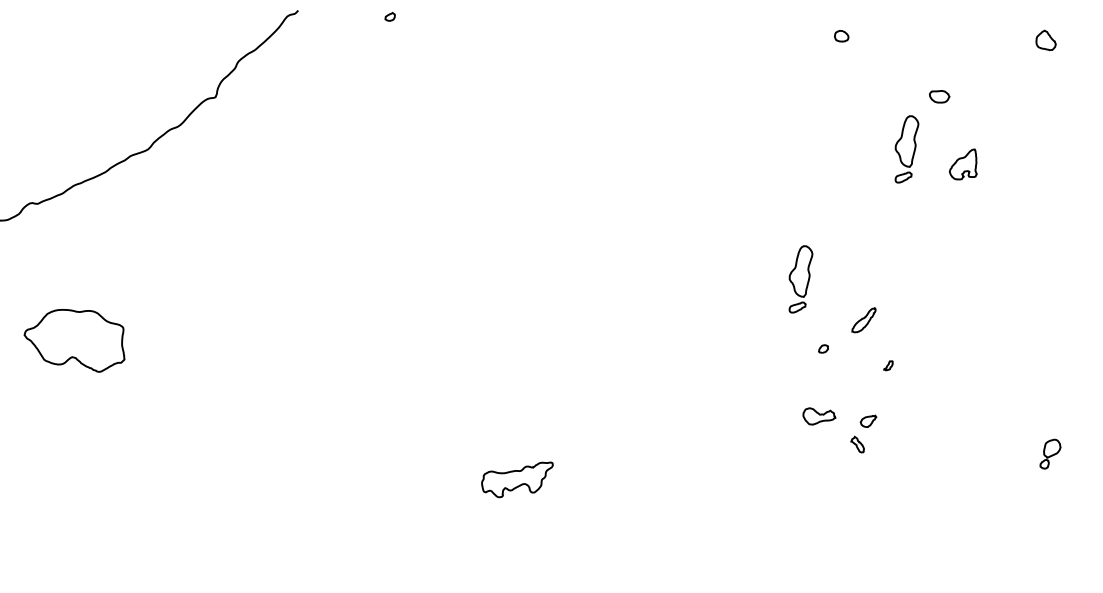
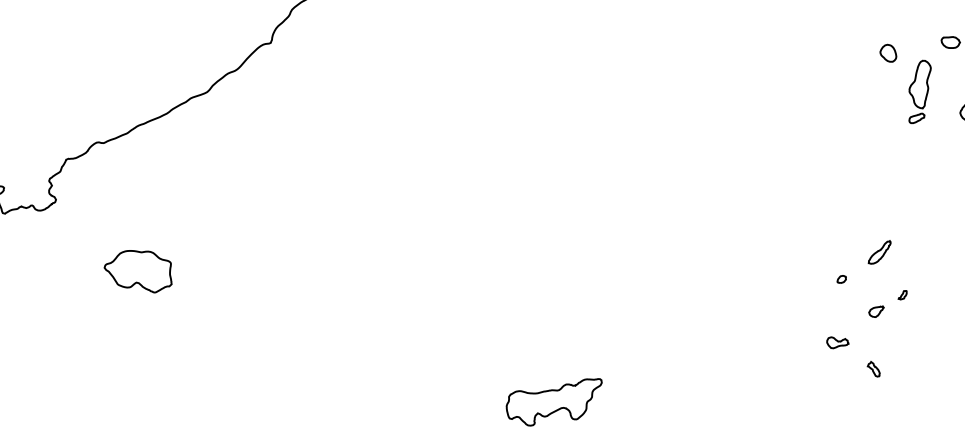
part: (872, 108) -> (887, 53), added
part: (800, 279) -> (820, 214), removed
part: (73, 340) -> (137, 271), size x0.71
part: (819, 416) -> (837, 342), size x0.71
part: (868, 420) -> (876, 310), moved
part: (517, 479) -> (554, 402), size x1.43

